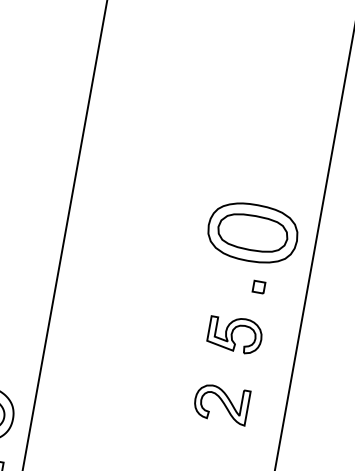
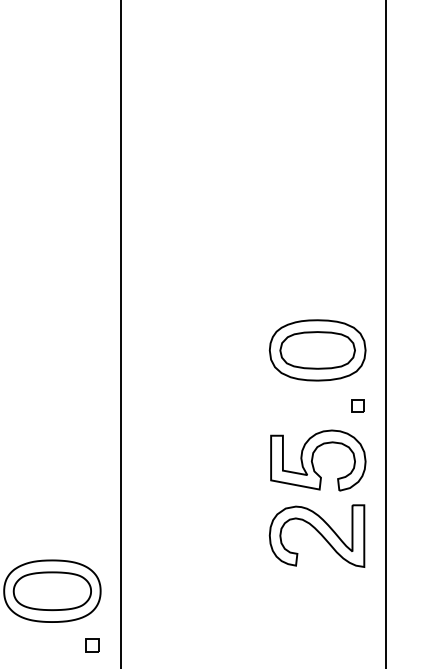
part: (258, 286) -> (357, 405), moved
part: (235, 334) -> (318, 460), size x1.67
part: (221, 403) -> (316, 535), size x1.67

